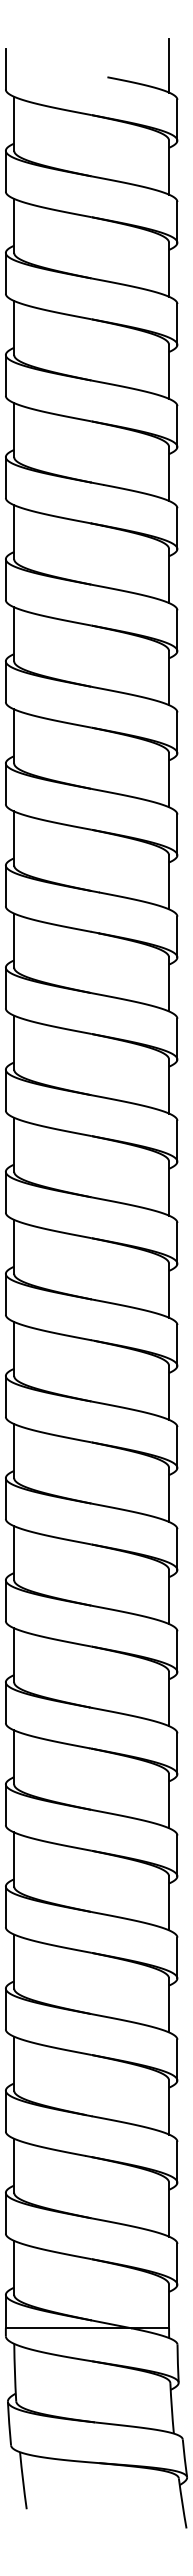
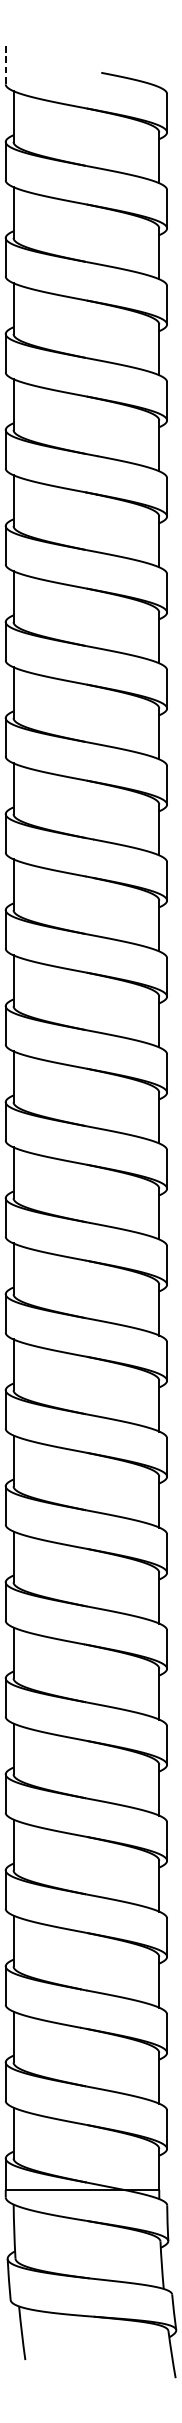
line: (169, 65) -> (159, 61), removed
line: (5, 69) -> (5, 65), solid -> dashed

